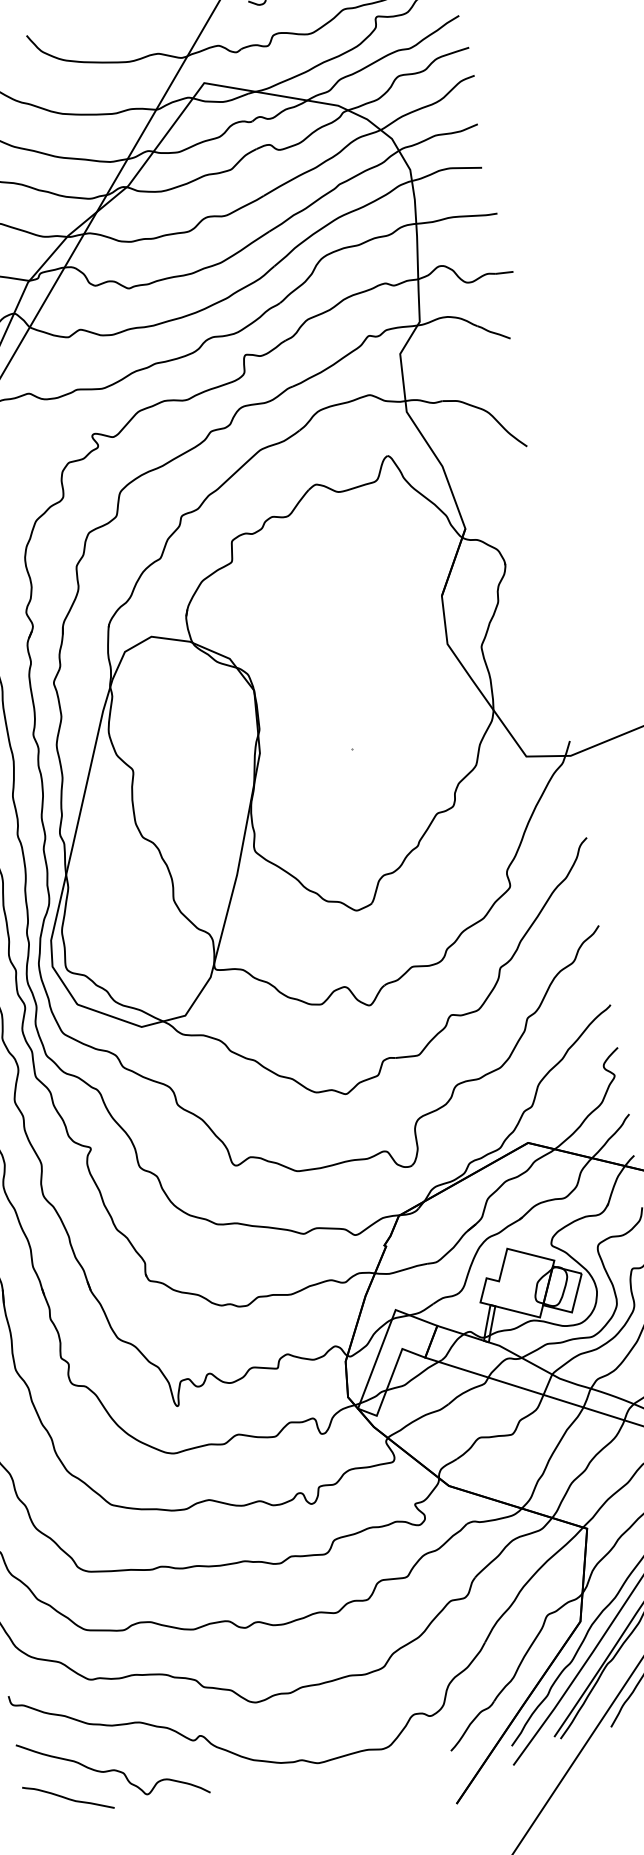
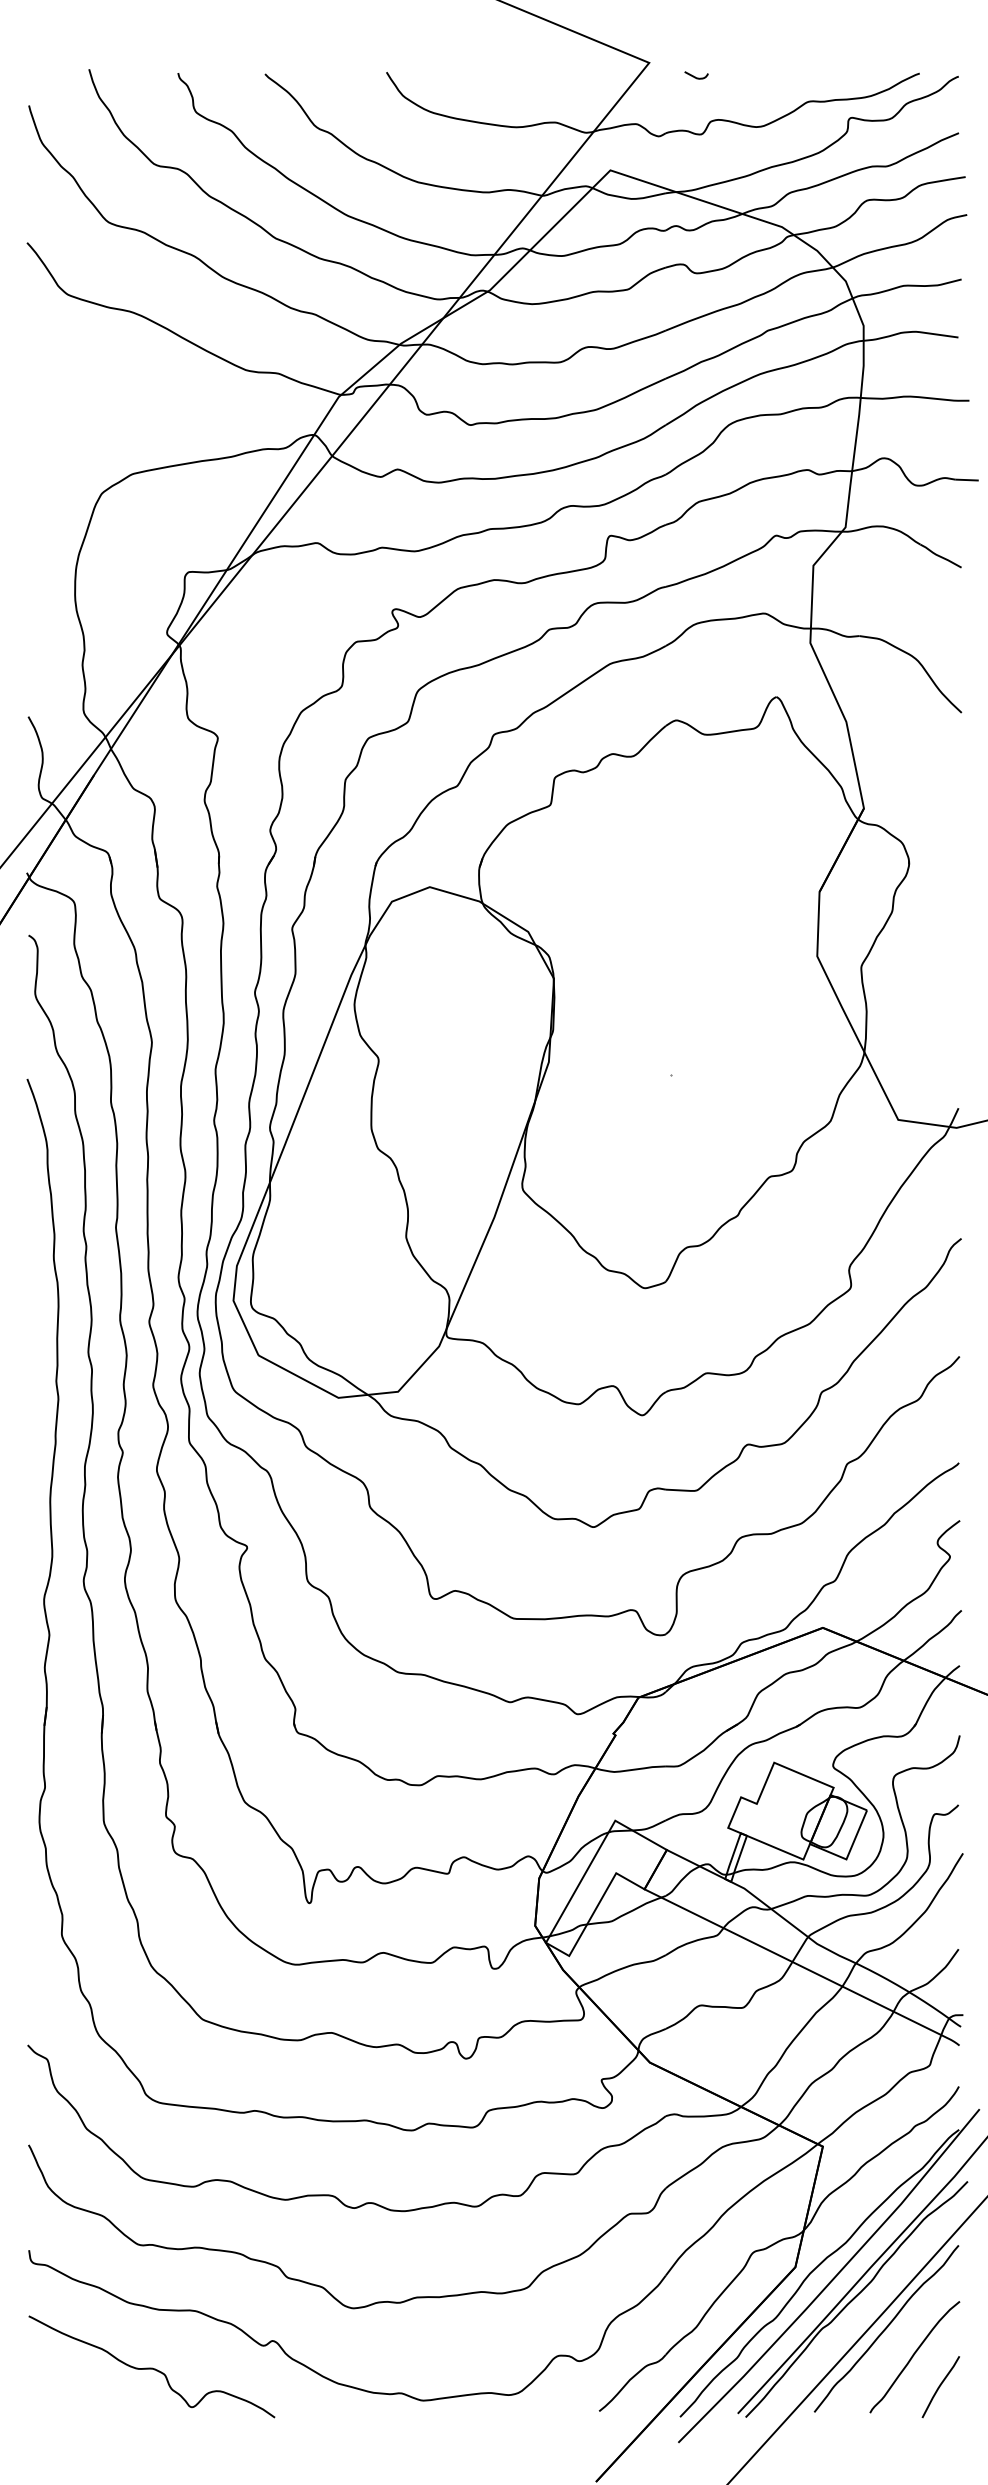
curve: (68, 1798) -> (87, 2396), removed

